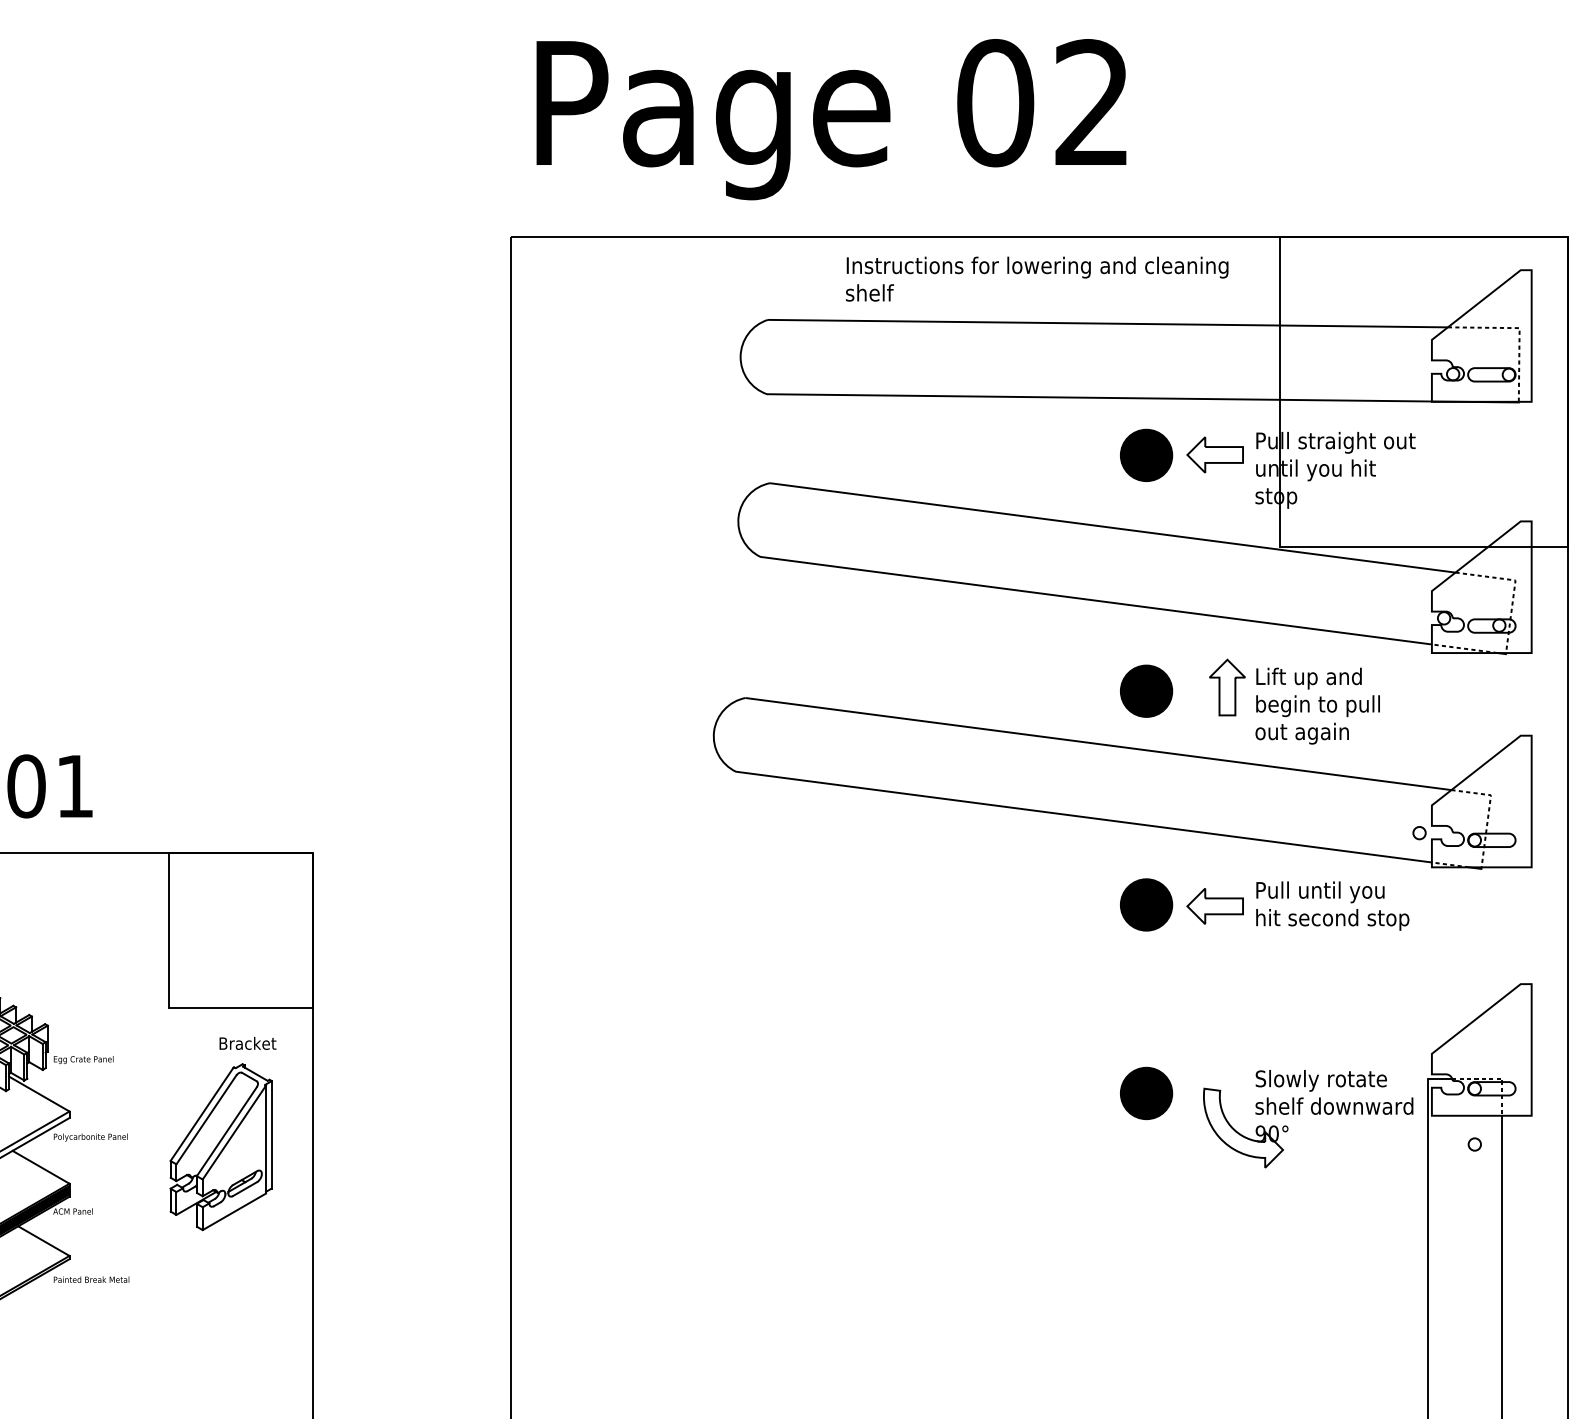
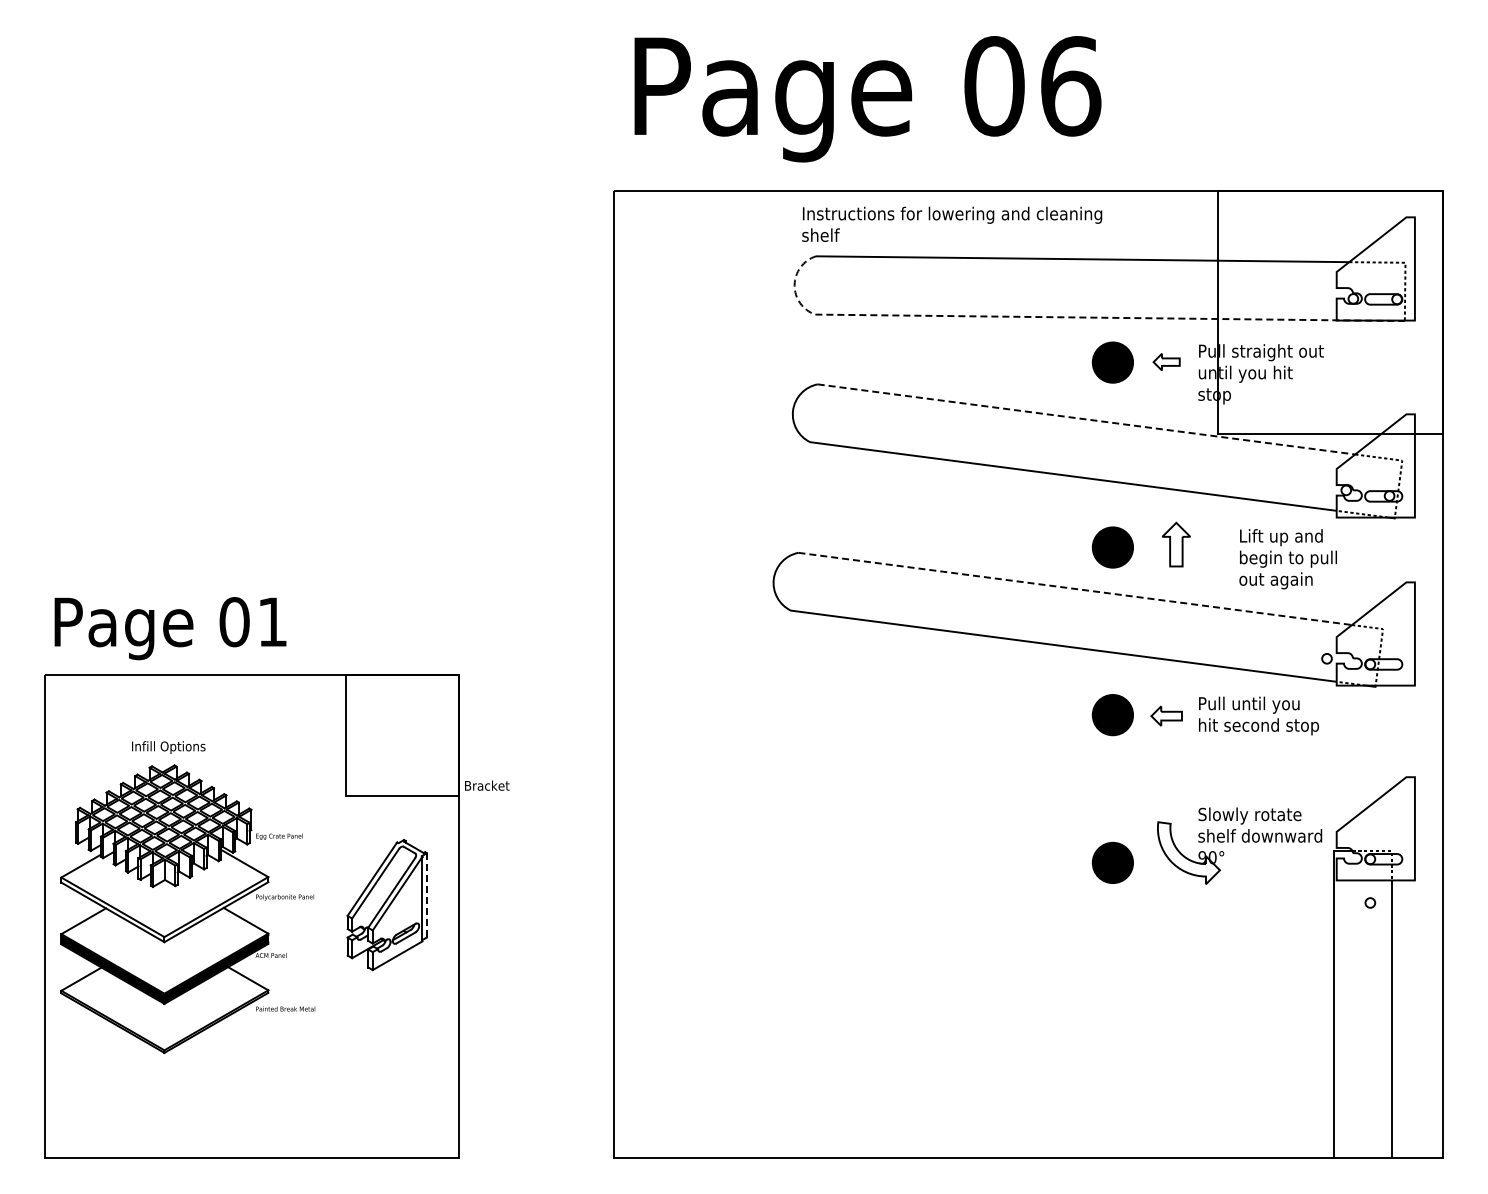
text: (1093, 103) -> (1071, 86), 02 -> 06
text: (1037, 278) -> (952, 223), moved
line: (1083, 397) -> (1063, 317), solid -> dashed
part: (1214, 454) -> (1166, 361), size x0.6
line: (1112, 527) -> (1086, 419), solid -> dashed
text: (1316, 706) -> (1287, 559), moved
line: (1098, 744) -> (1075, 589), solid -> dashed
part: (1214, 905) -> (1166, 715), size x0.7
text: (248, 1043) -> (487, 785), moved
part: (1307, 1118) -> (1239, 845), moved
line: (271, 1133) -> (426, 894), solid -> dashed

